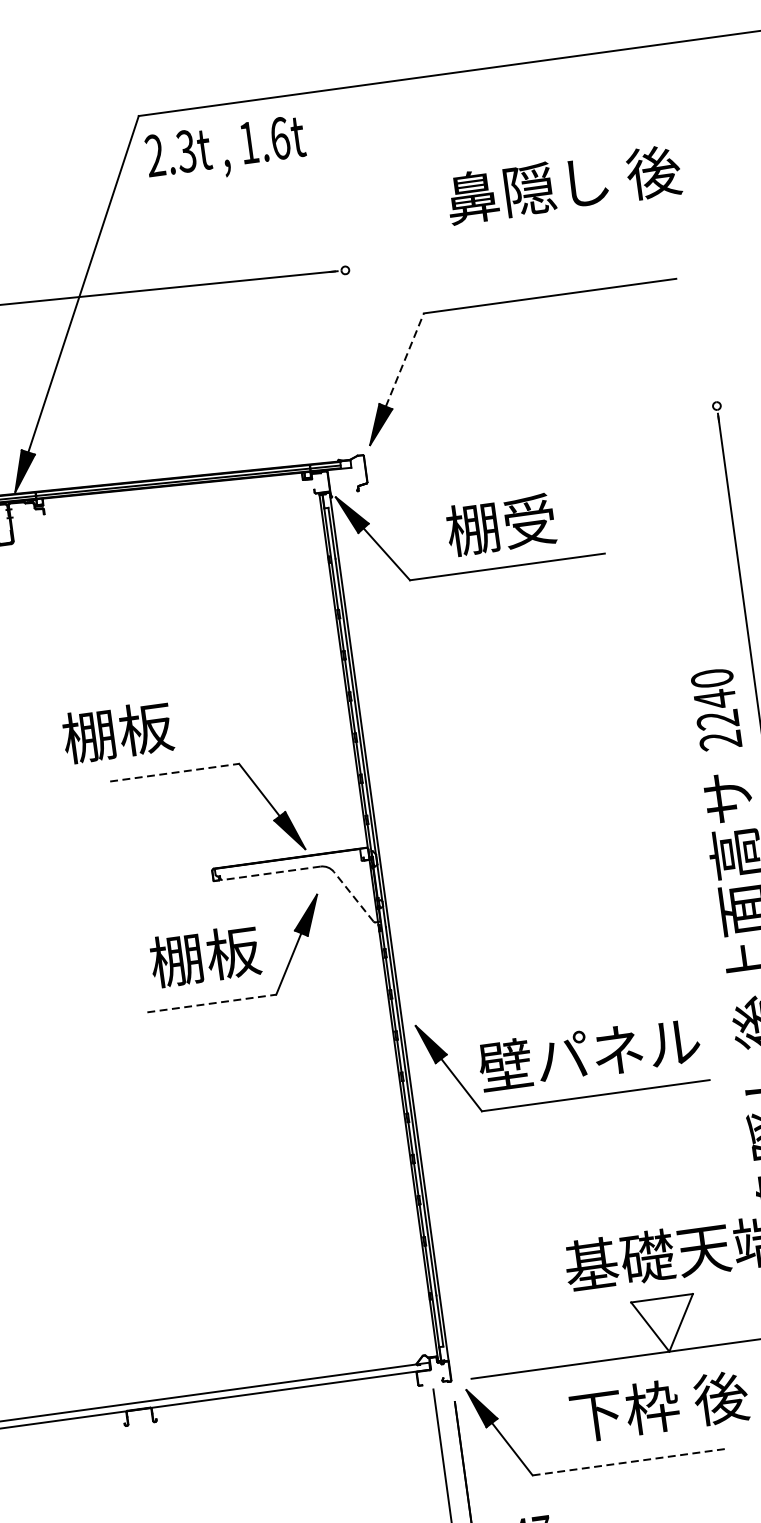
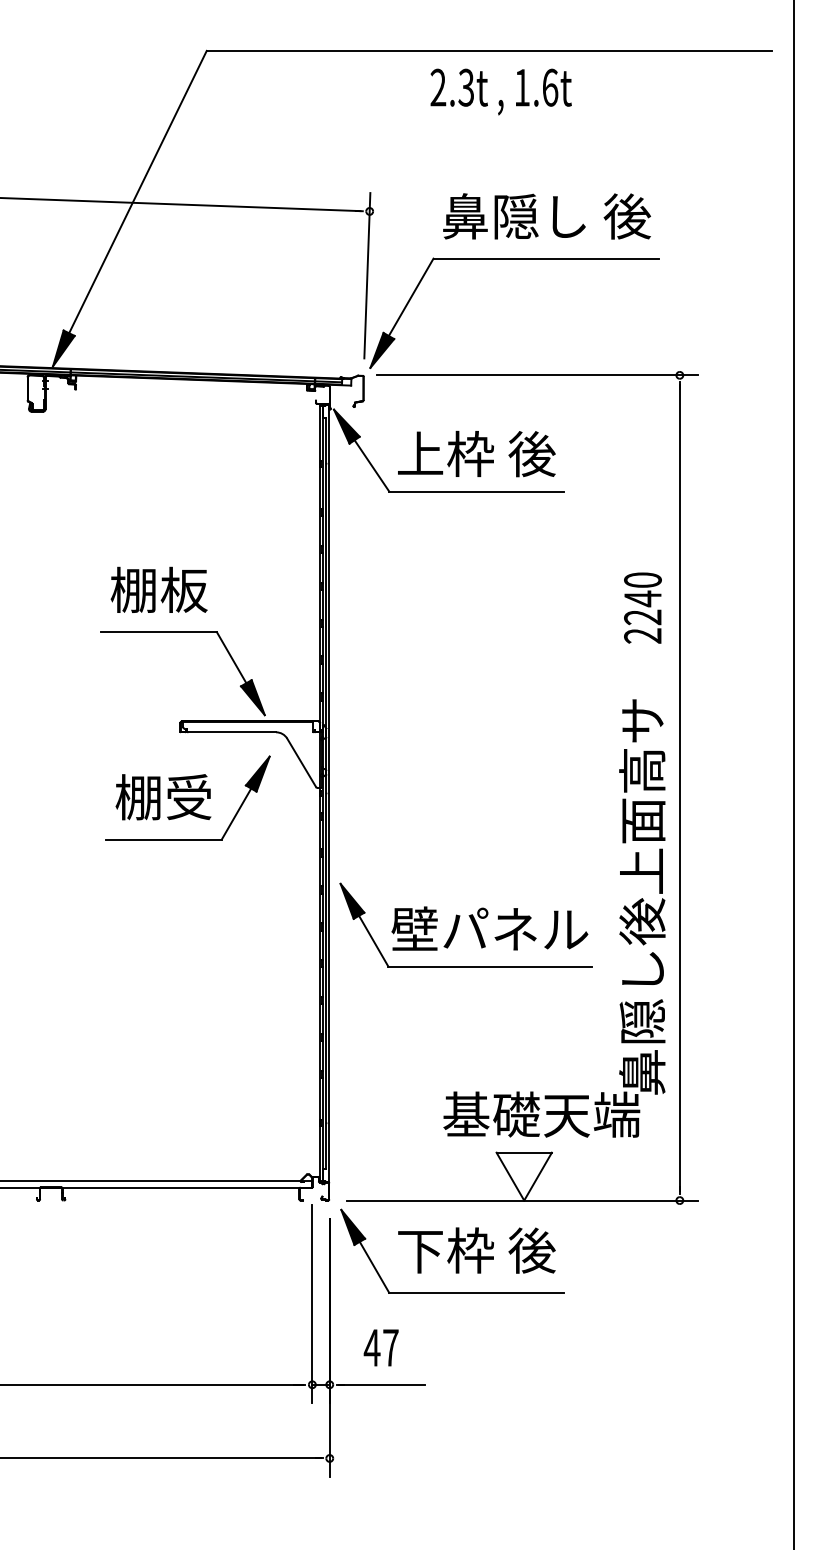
text: (225, 150) -> (500, 91), moved
text: (563, 184) -> (546, 216), moved
line: (352, 342) -> (367, 275), added
line: (405, 360) -> (411, 297), dashed -> solid
line: (557, 427) -> (537, 375), added
text: (501, 524) -> (476, 453), 棚受 -> 上枠 後
text: (715, 709) -> (642, 607), moved
text: (117, 731) -> (158, 589), moved
line: (175, 772) -> (159, 632), dashed -> solid
line: (271, 873) -> (232, 732), dashed -> solid
line: (353, 896) -> (301, 762), dashed -> solid
text: (232, 952) -> (188, 797), 棚板 -> 棚受
line: (212, 1003) -> (164, 839), dashed -> solid
text: (658, 1406) -> (476, 1250), moved
line: (630, 1461) -> (476, 1292), dashed -> solid

